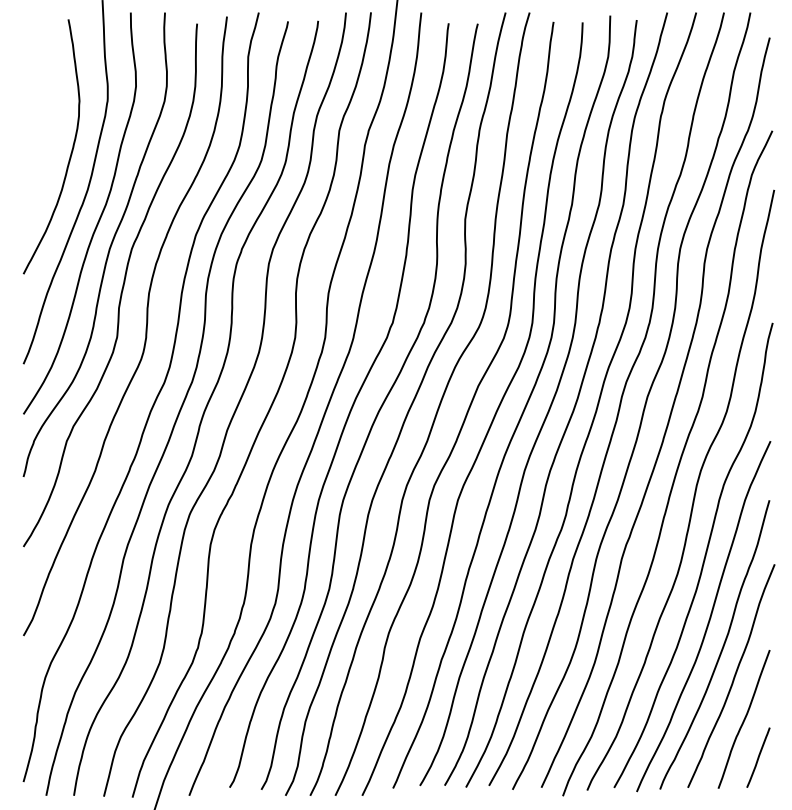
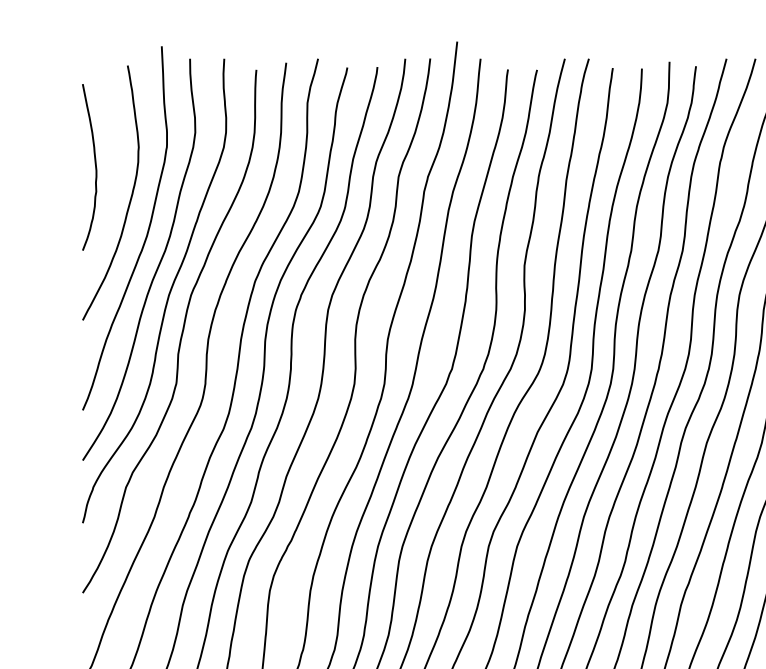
curve: (35, 120) -> (94, 166), added

